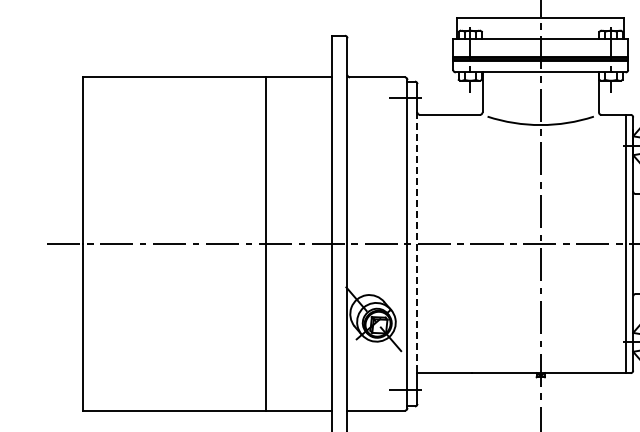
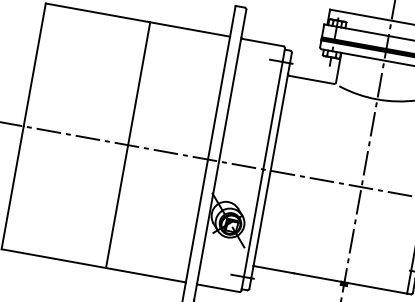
line: (266, 243) -> (128, 144), moved
line: (417, 243) -> (270, 170), dashed -> solid

